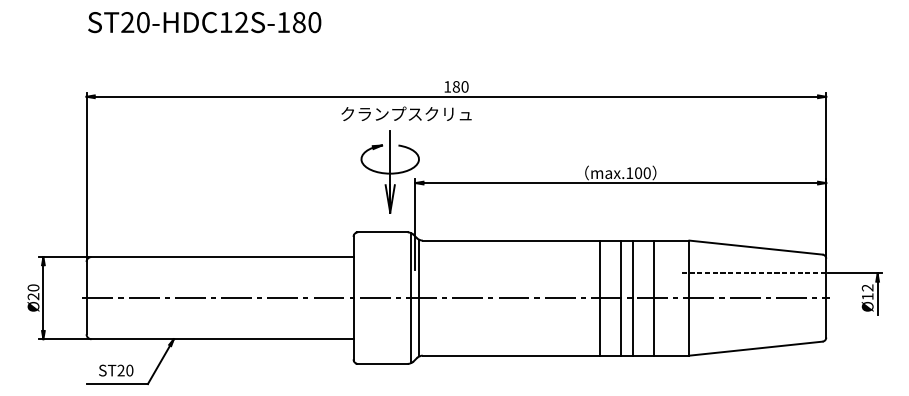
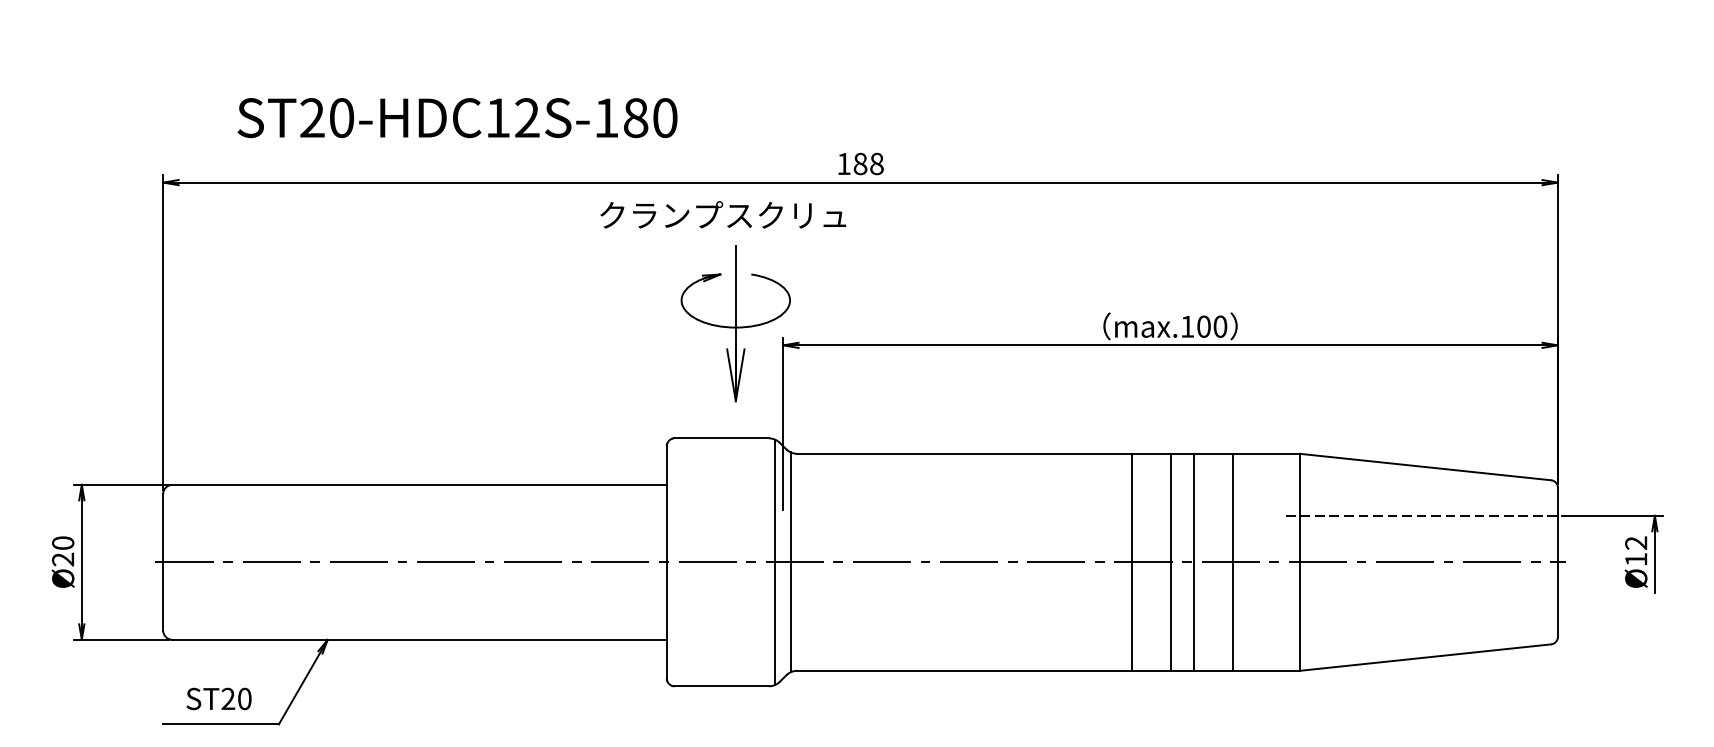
text: (204, 22) -> (457, 117), moved
text: (464, 87) -> (875, 165), 180 -> 188
text: (406, 113) -> (723, 214), moved

